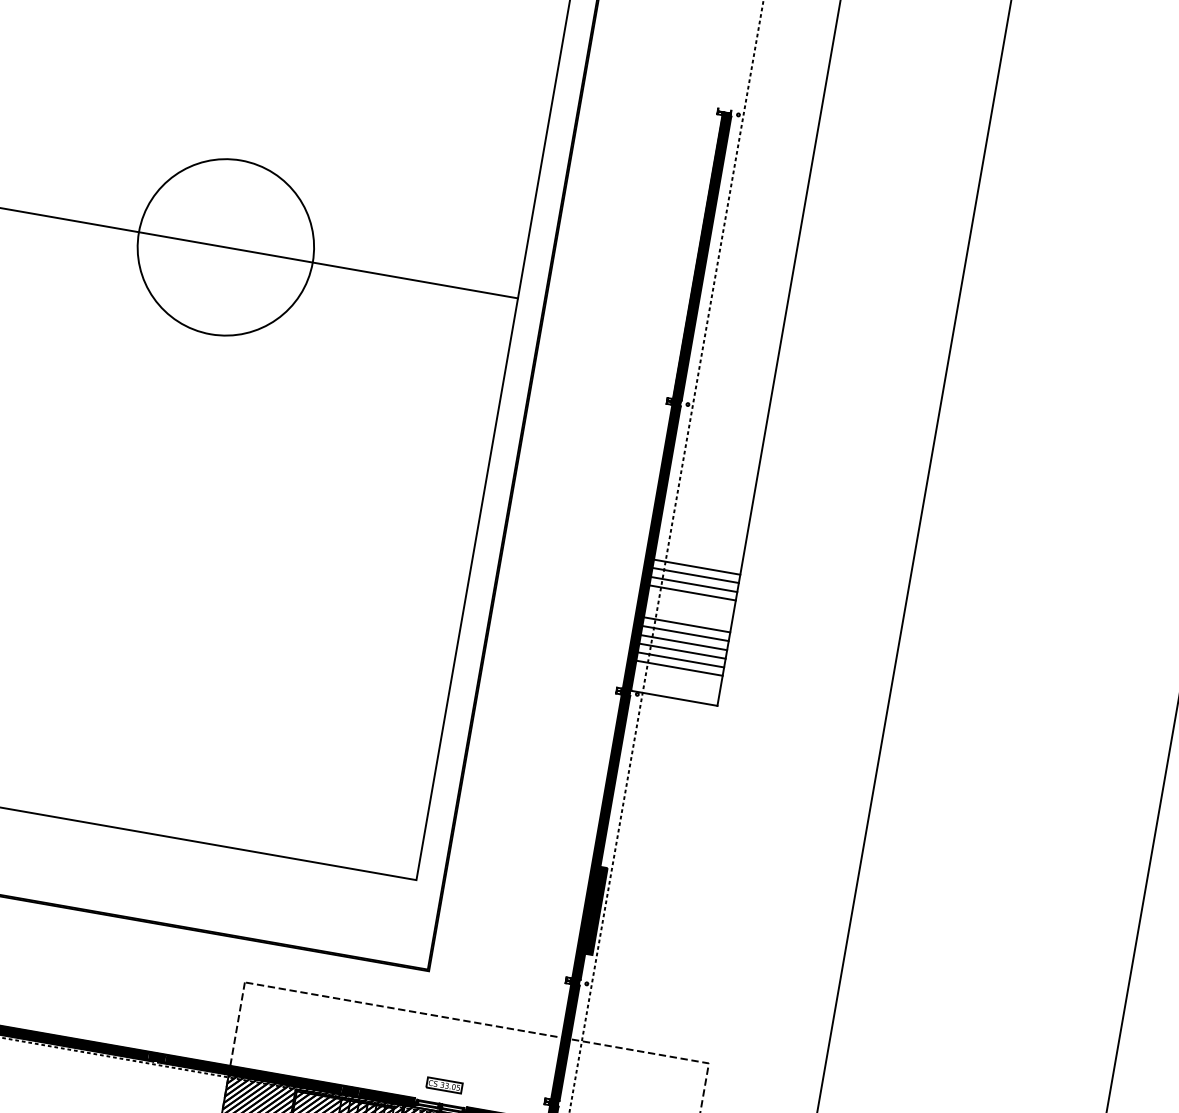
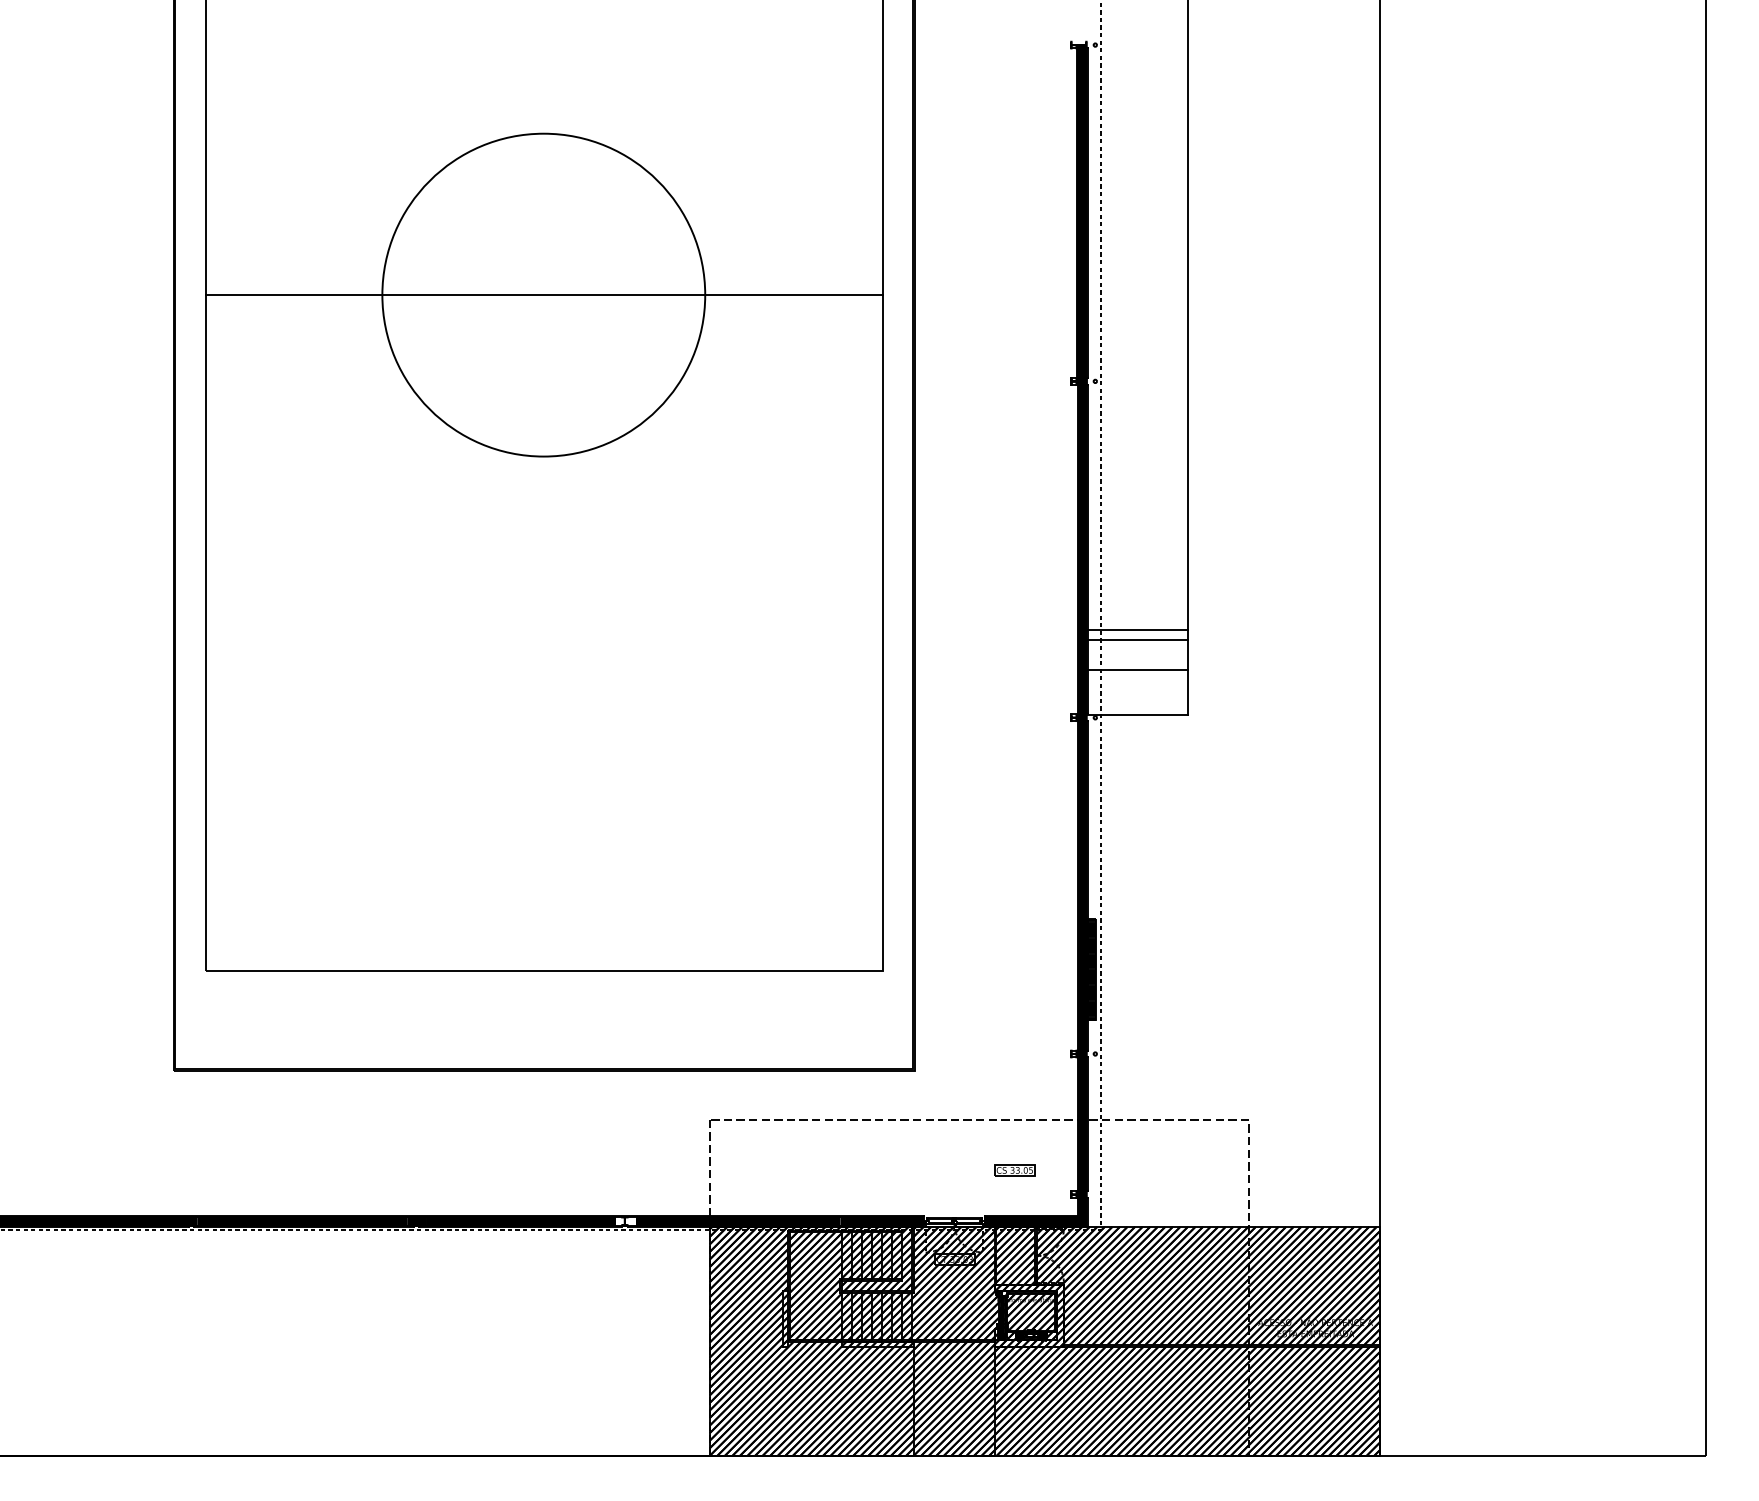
circle: (225, 247) -> (543, 295), size x1.6
line: (697, 566) -> (1137, 562), removed
line: (695, 575) -> (1137, 572), removed
line: (694, 584) -> (1137, 582), removed
line: (692, 592) -> (1137, 592), removed
line: (683, 642) -> (1137, 650), removed
line: (682, 651) -> (1137, 660), removed
line: (679, 668) -> (1137, 680), removed
fill: (156, 1057) -> (625, 1221), removed
part: (444, 1085) -> (1014, 1170), moved

